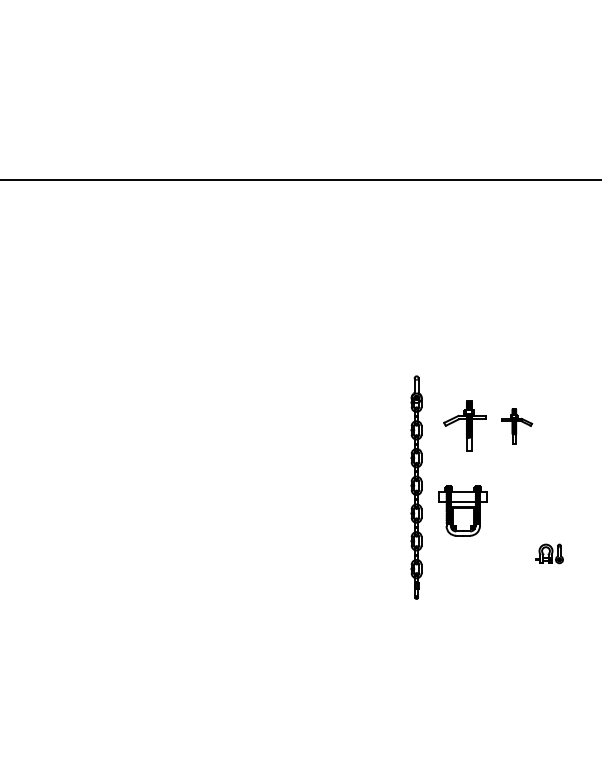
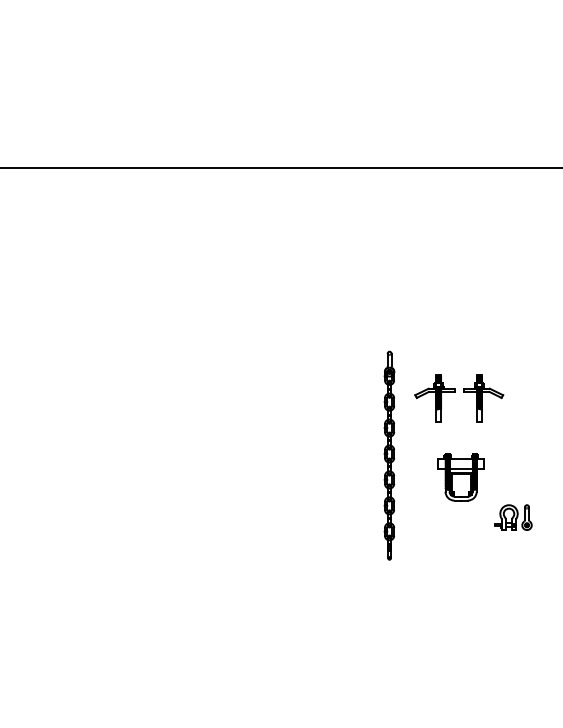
part: (517, 425) -> (483, 397), size x1.43
part: (462, 510) -> (460, 477), moved
part: (549, 553) -> (513, 517), size x1.43

